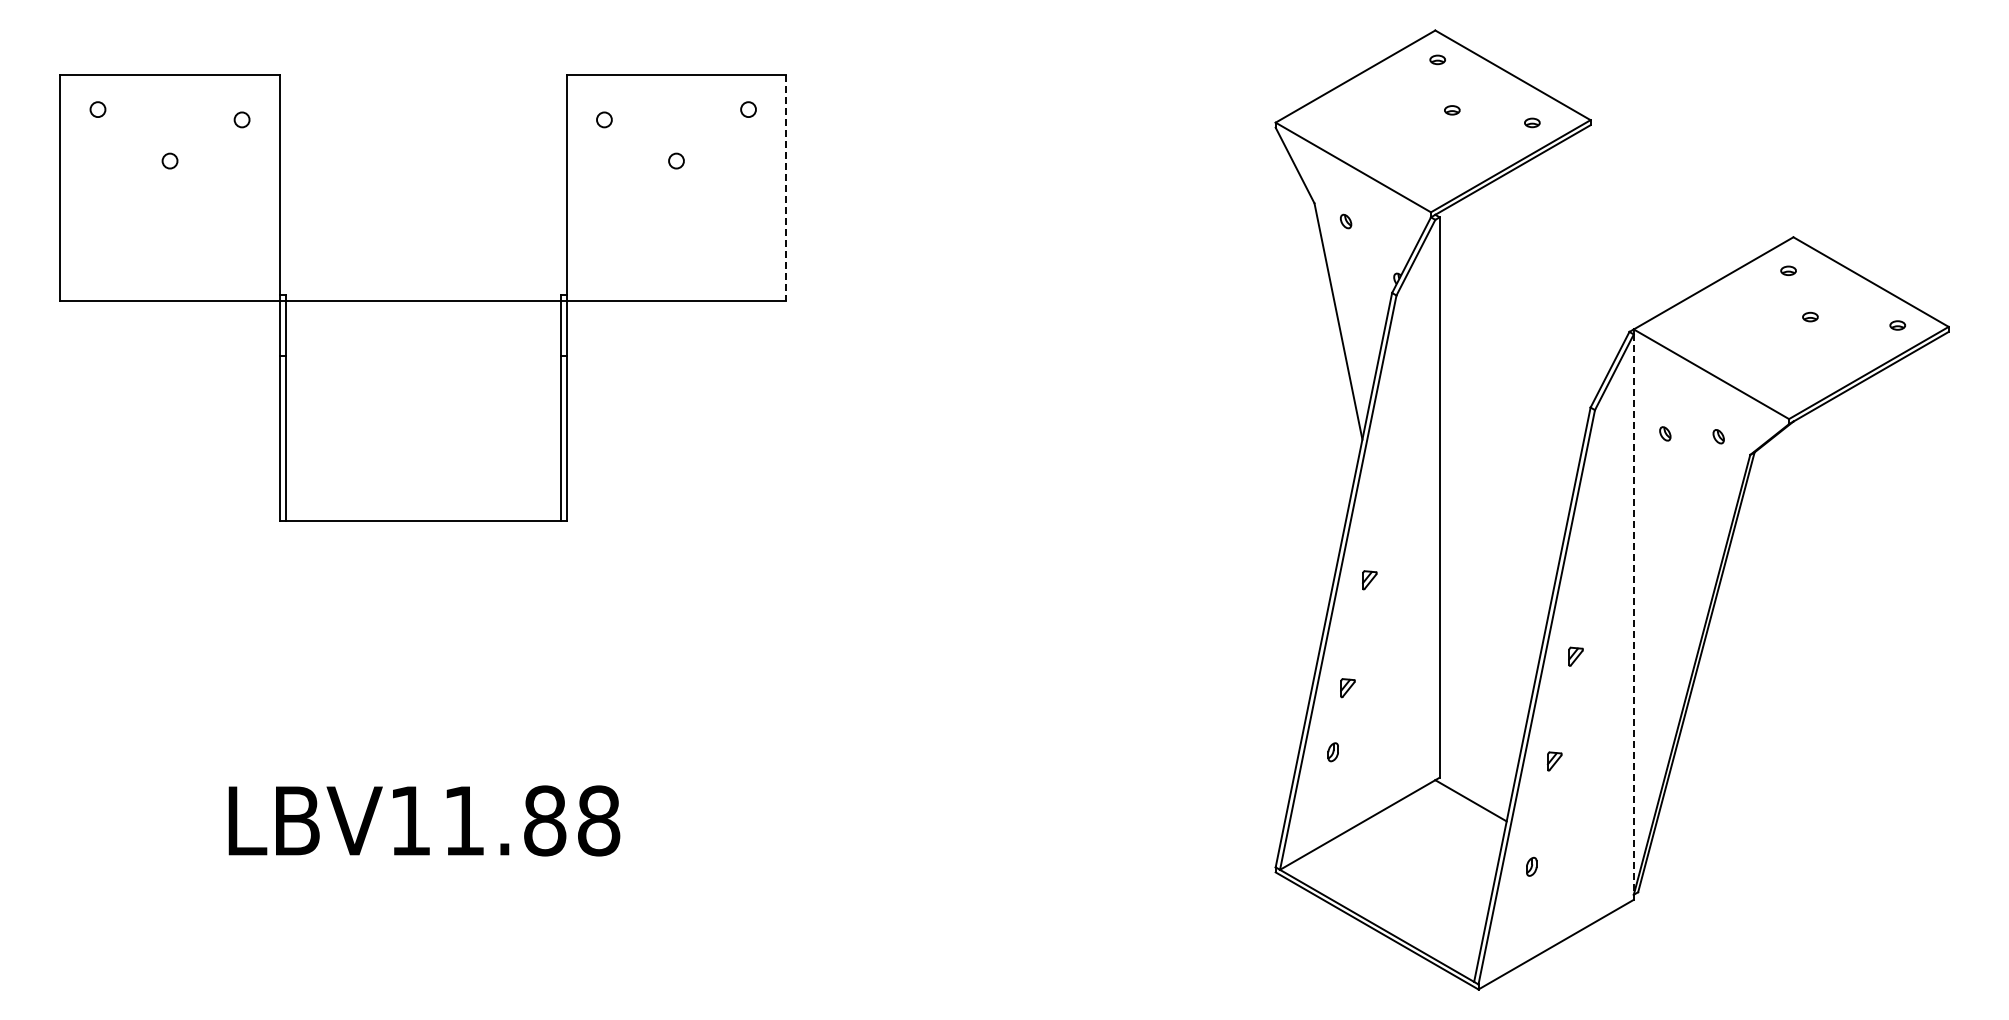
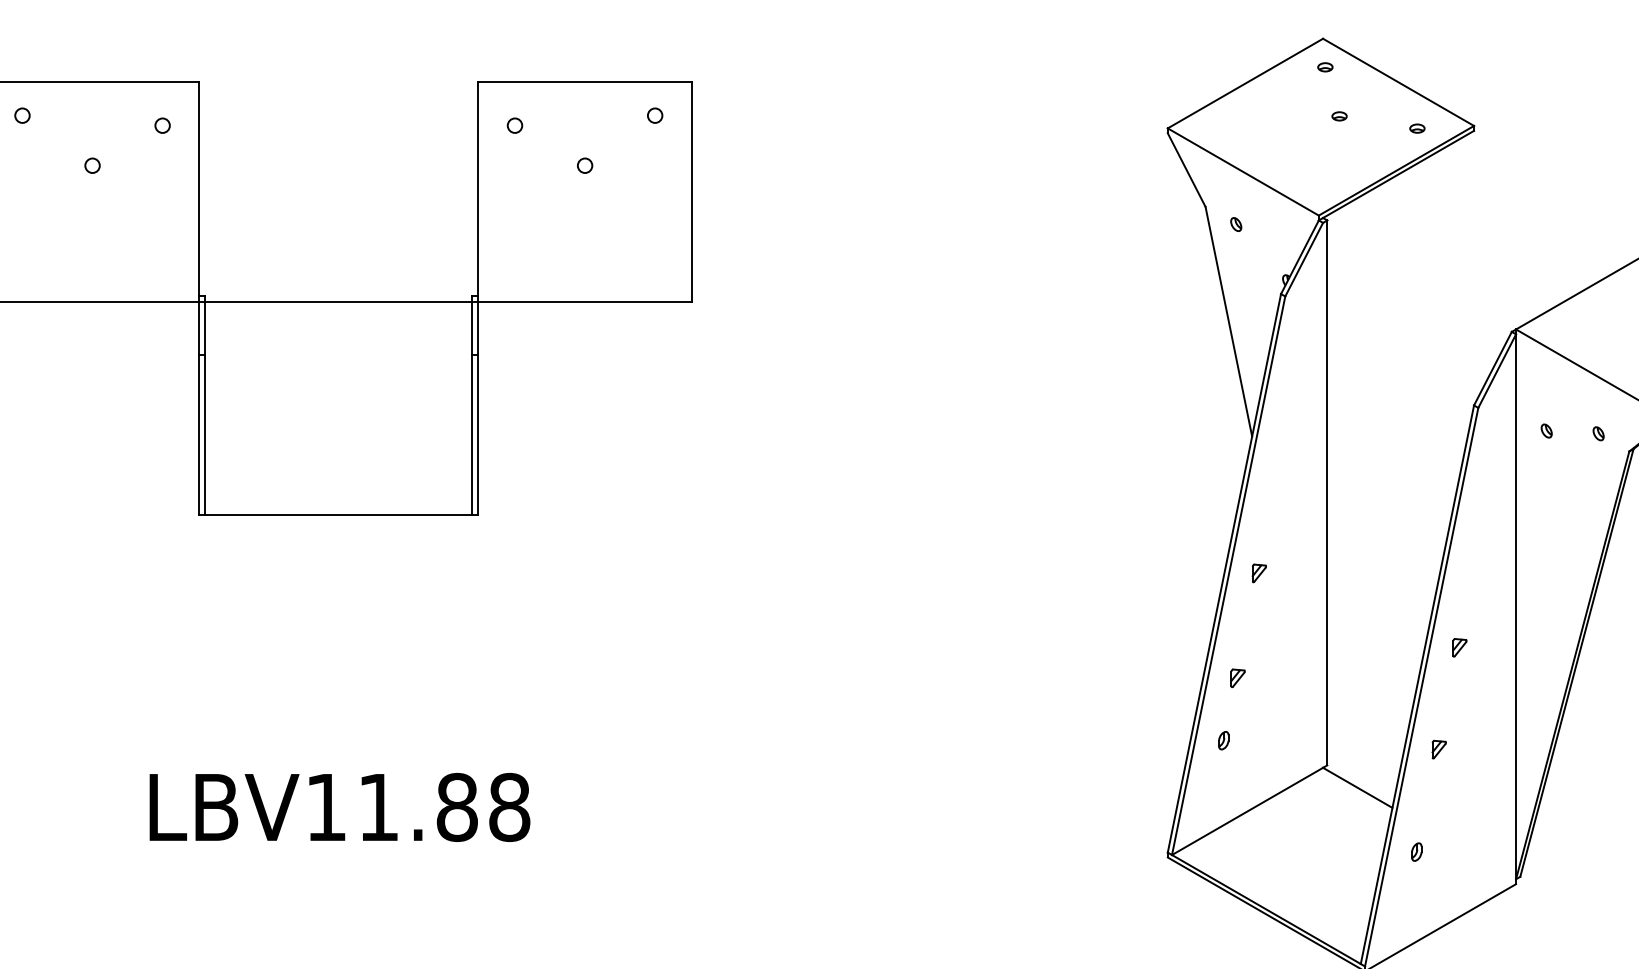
line: (786, 188) -> (692, 192), dashed -> solid
line: (1633, 615) -> (1515, 607), dashed -> solid

